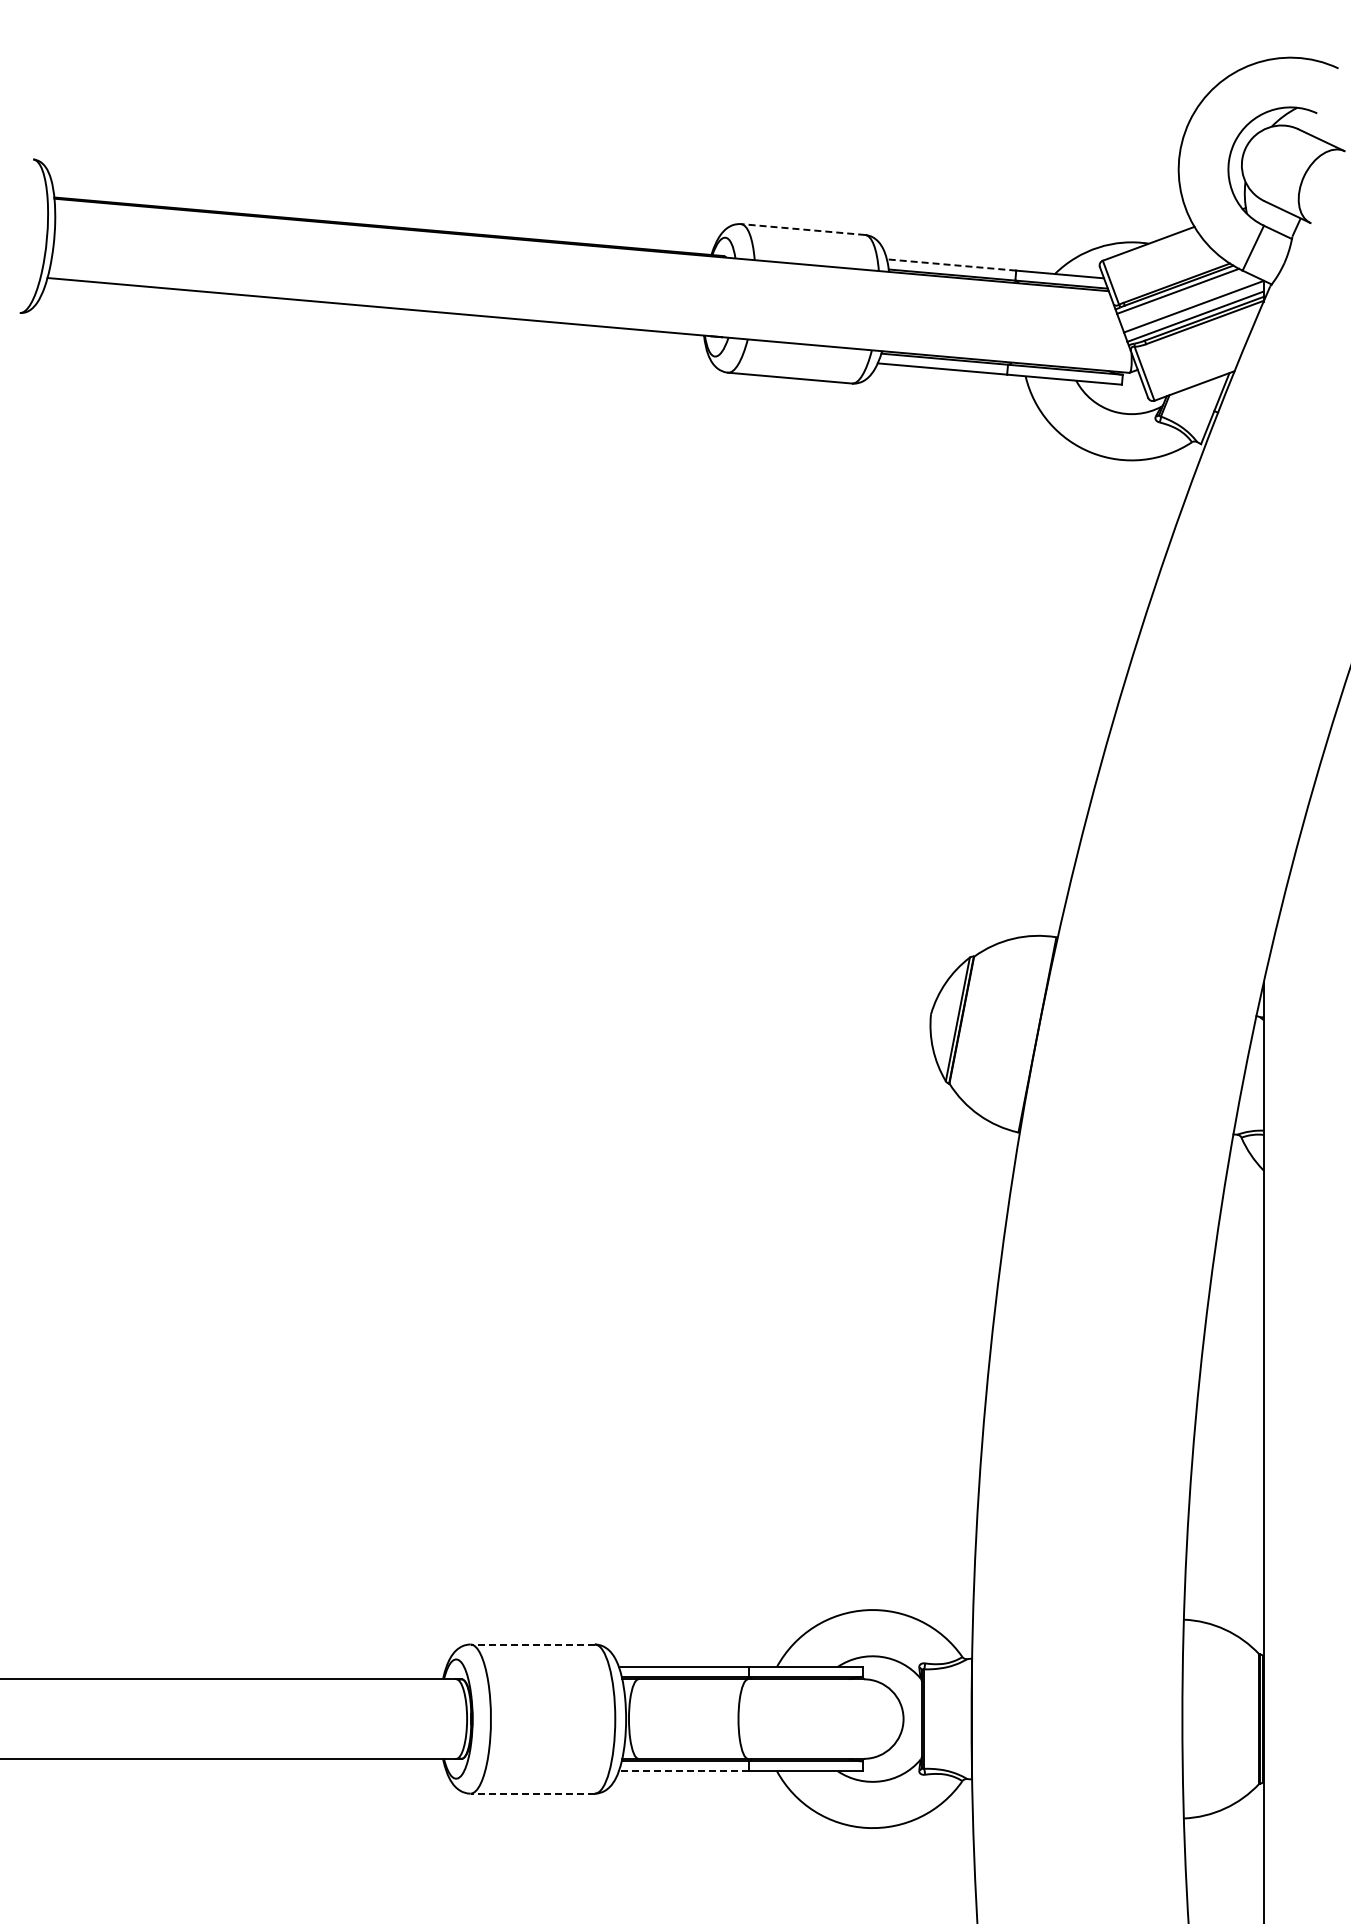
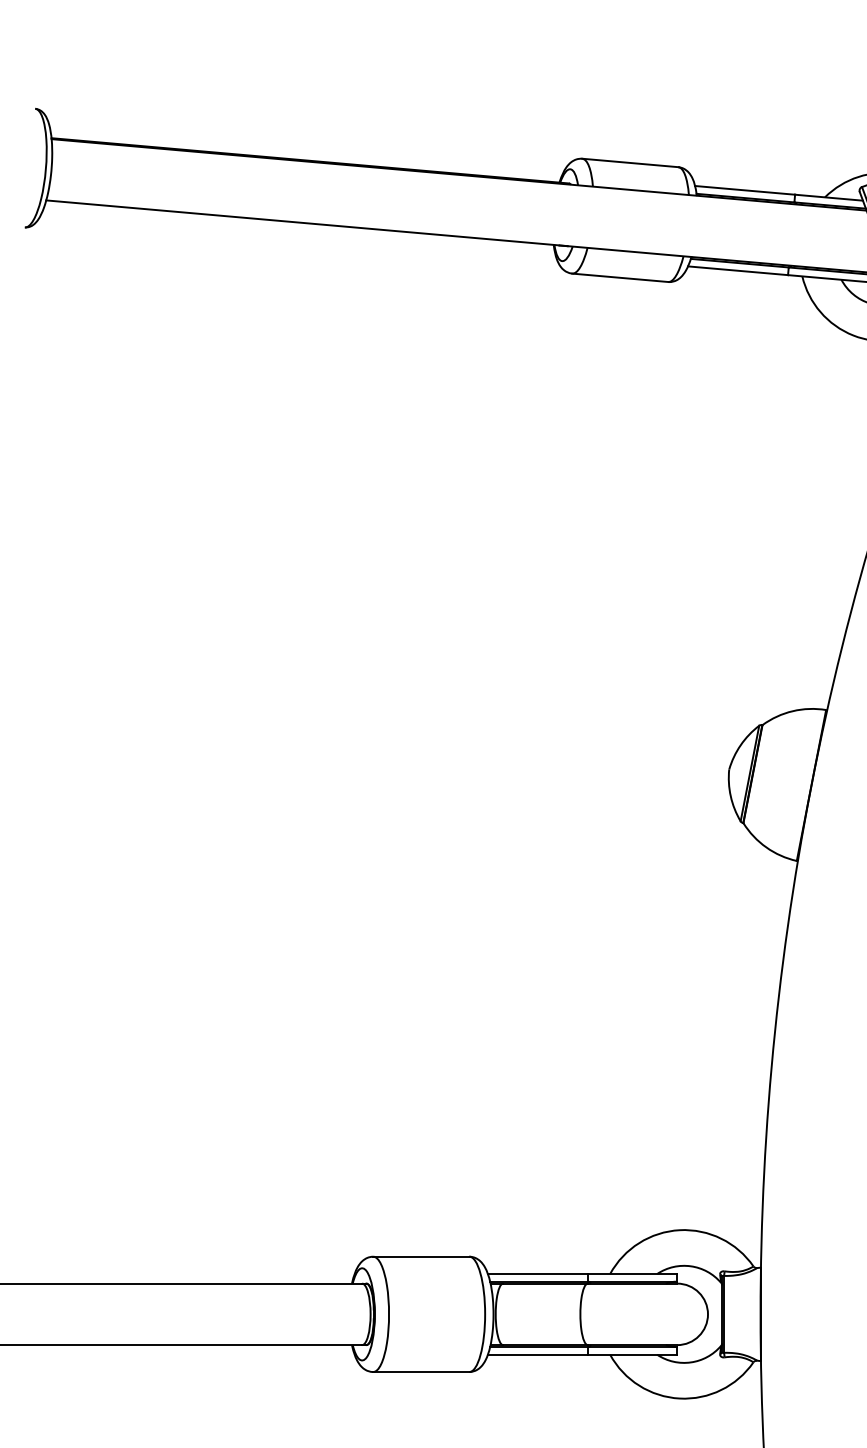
line: (802, 229) -> (629, 162), dashed -> solid
line: (951, 265) -> (745, 190), dashed -> solid
line: (532, 1644) -> (421, 1256), dashed -> solid
line: (683, 1771) -> (537, 1354), dashed -> solid
line: (532, 1793) -> (421, 1371), dashed -> solid

